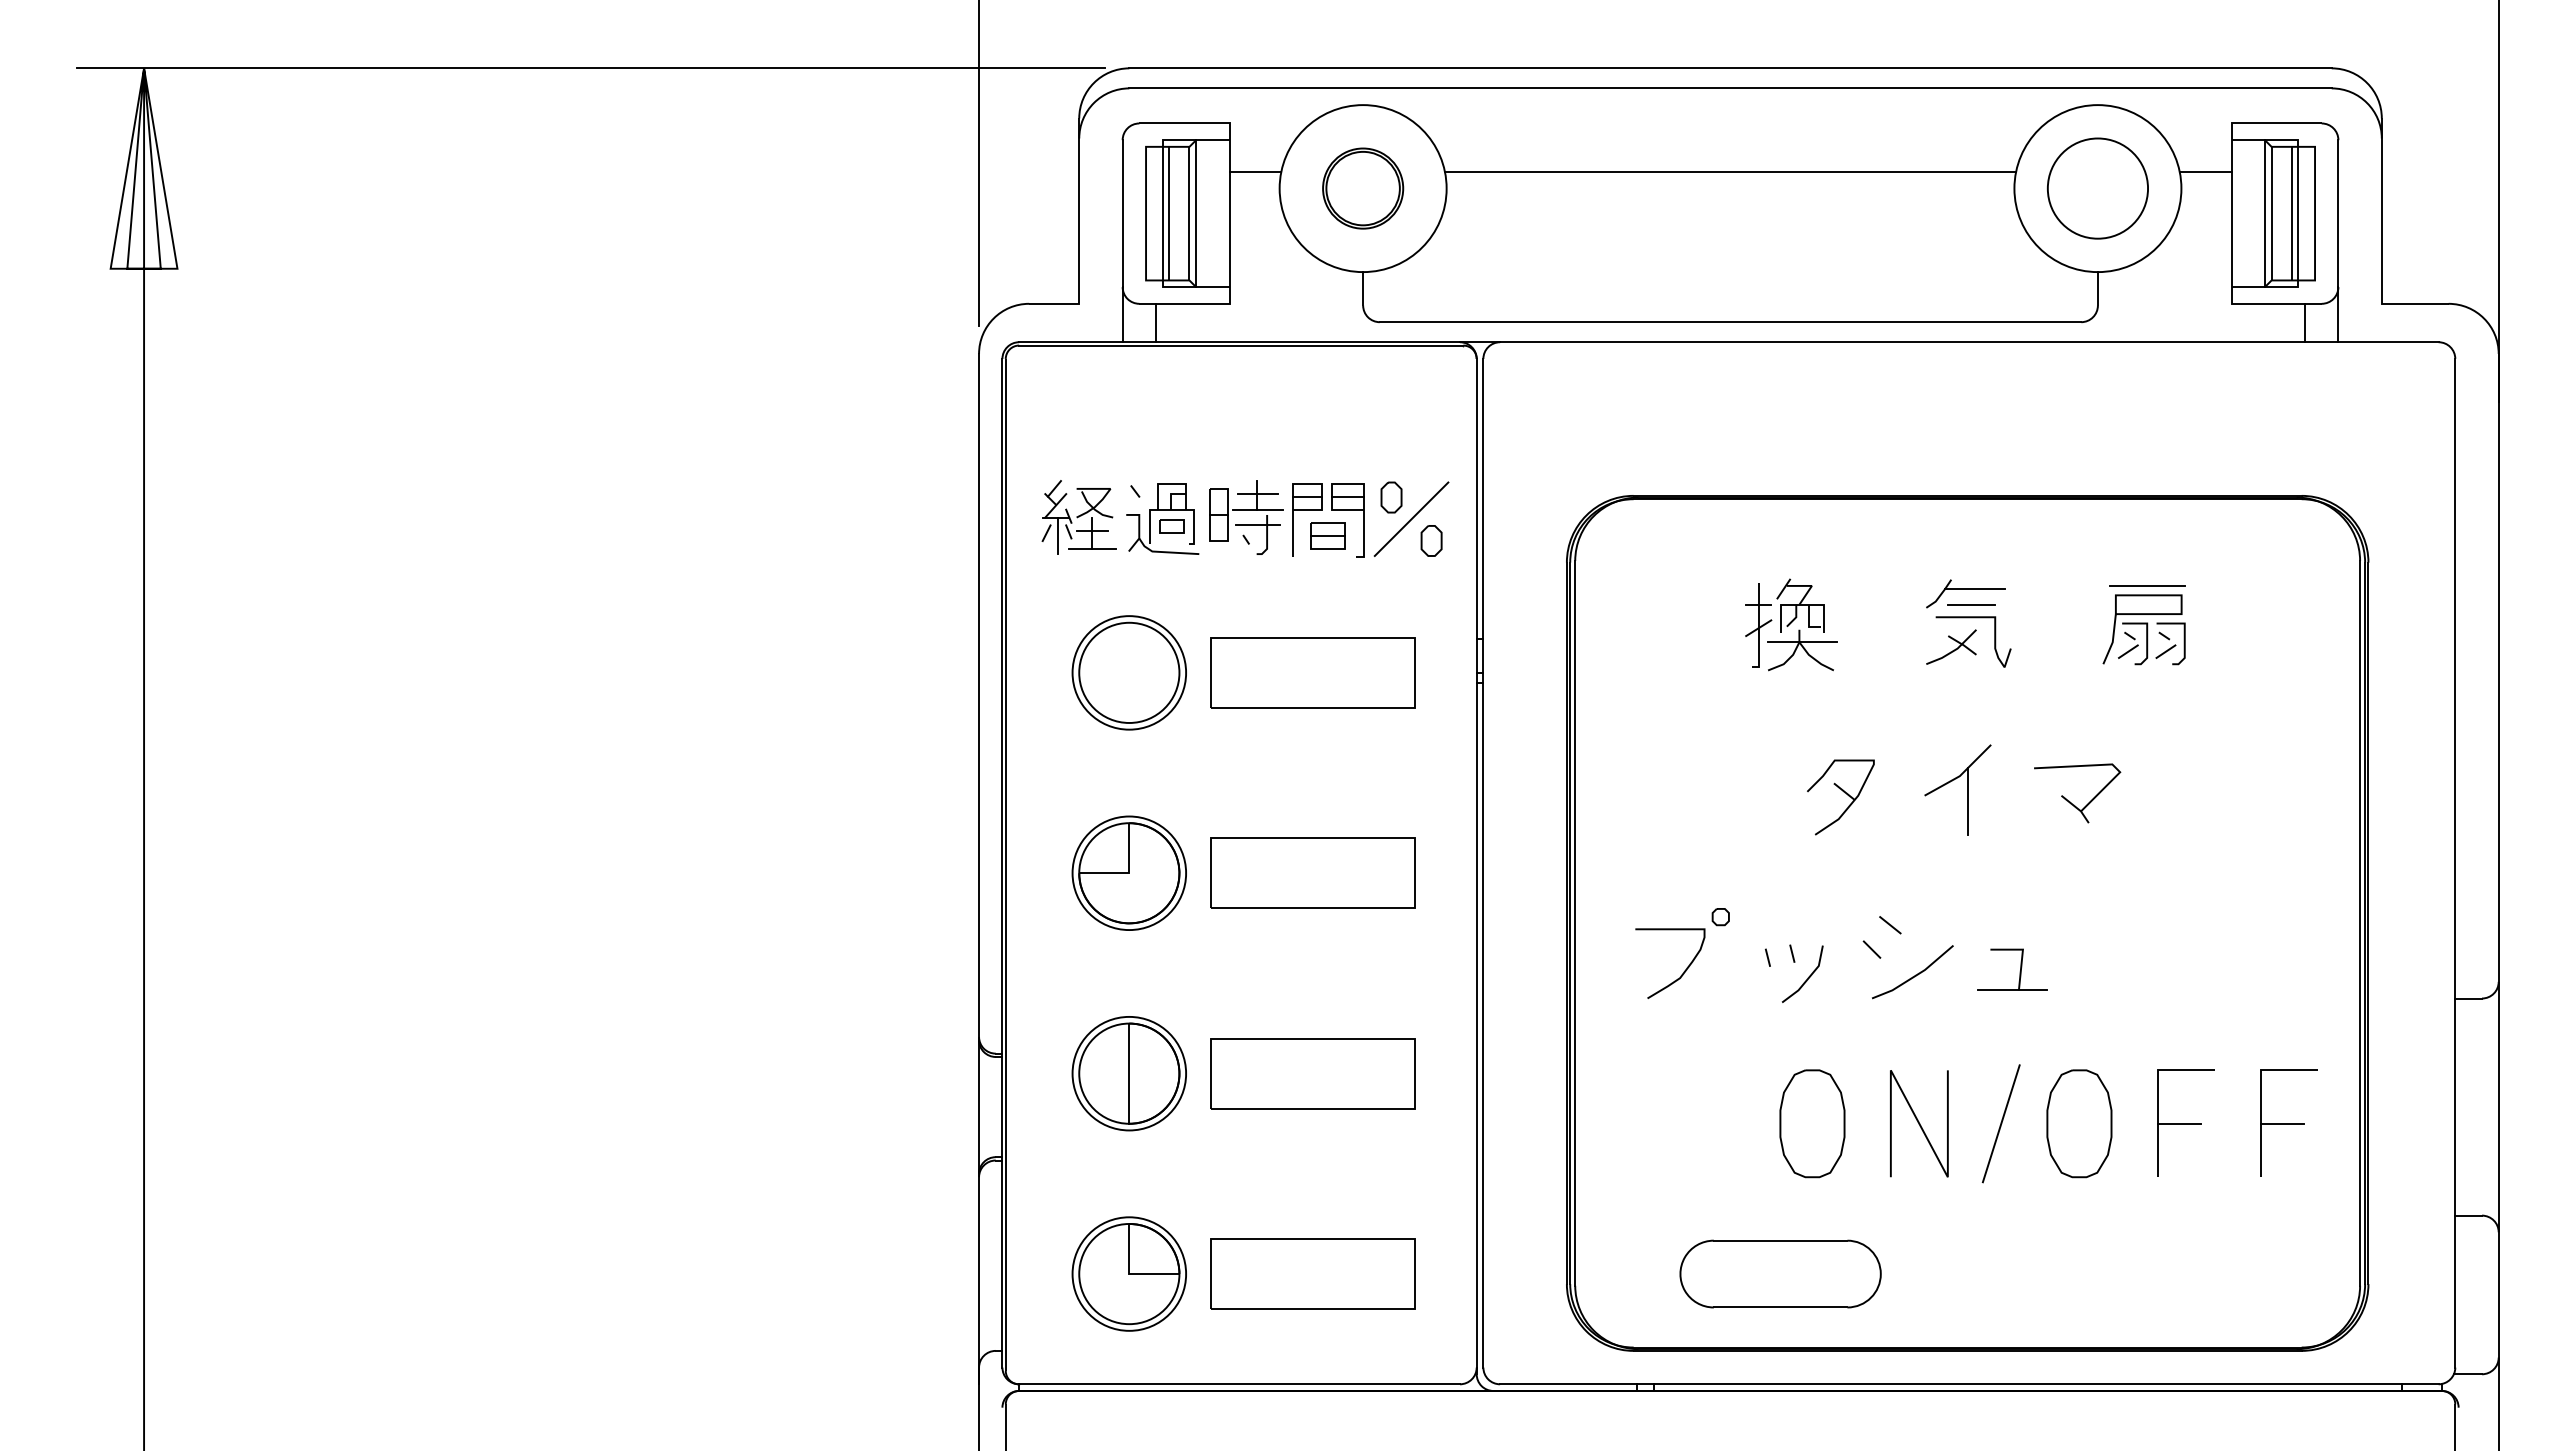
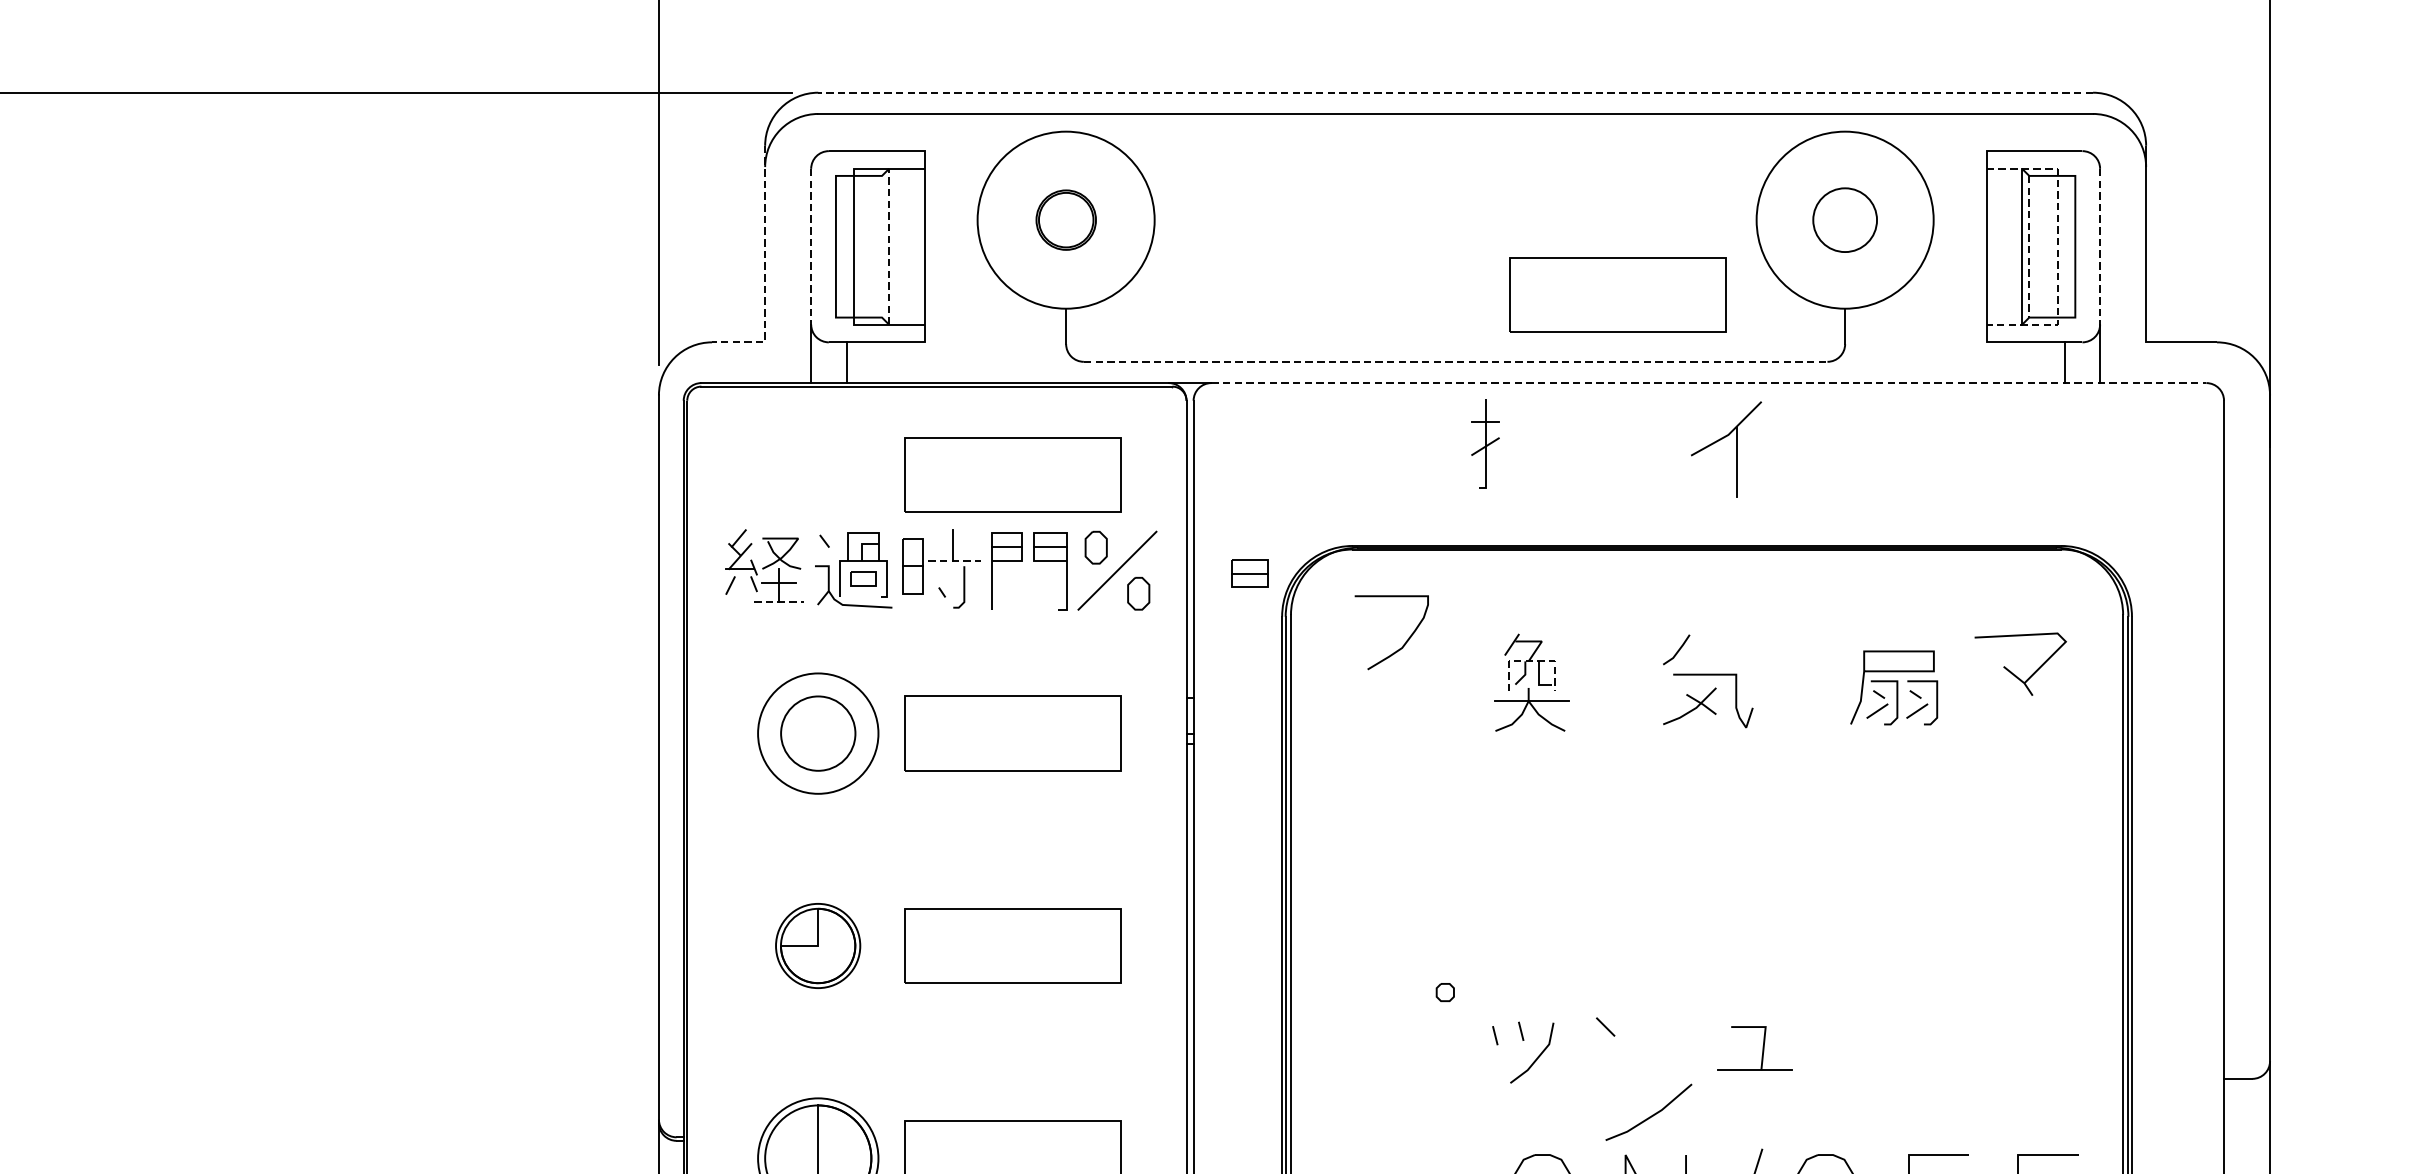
line: (1730, 68) -> (1455, 92), solid -> dashed
line: (1255, 171) -> (952, 202), removed
line: (1730, 171) -> (1455, 202), removed
line: (2205, 171) -> (1959, 202), removed
part: (1363, 188) -> (1066, 220), size x0.7
circle: (2097, 188) -> (1844, 220), size x0.6
line: (1169, 213) -> (860, 246), removed
line: (1189, 213) -> (882, 246), removed
line: (1196, 213) -> (889, 246), solid -> dashed
line: (2271, 213) -> (2029, 246), solid -> dashed
line: (2291, 213) -> (2050, 246), removed
line: (1122, 214) -> (811, 247), solid -> dashed
line: (2298, 214) -> (2057, 247), solid -> dashed
line: (2338, 214) -> (2100, 247), solid -> dashed
line: (1079, 237) -> (765, 272), solid -> dashed
part: (1883, 258) -> (1617, 294), added
line: (1730, 322) -> (1455, 362), solid -> dashed
line: (1969, 342) -> (1708, 383), solid -> dashed
part: (1312, 428) -> (1012, 474), added
line: (1257, 494) -> (954, 544), removed
line: (1257, 509) -> (954, 560), solid -> dashed
line: (1257, 525) -> (954, 577), removed
line: (1058, 535) -> (743, 587), removed
part: (1327, 535) -> (1248, 573), moved
line: (1092, 548) -> (779, 601), solid -> dashed
line: (2146, 585) -> (1896, 640), removed
line: (1974, 589) -> (1714, 645), removed
line: (1802, 604) -> (1531, 661), solid -> dashed
line: (1971, 604) -> (1711, 661), removed
part: (1758, 625) -> (1485, 443), moved
circle: (1129, 672) -> (818, 733), size x0.7
part: (1952, 781) -> (1720, 440), moved
part: (1840, 797) -> (1572, 865), removed
part: (2069, 800) -> (2012, 671), moved
part: (1128, 872) -> (817, 945), size x0.7
line: (1890, 925) -> (1625, 1001), removed
curve: (1683, 971) -> (1405, 640), moved
line: (1915, 974) -> (1651, 1114), moved

